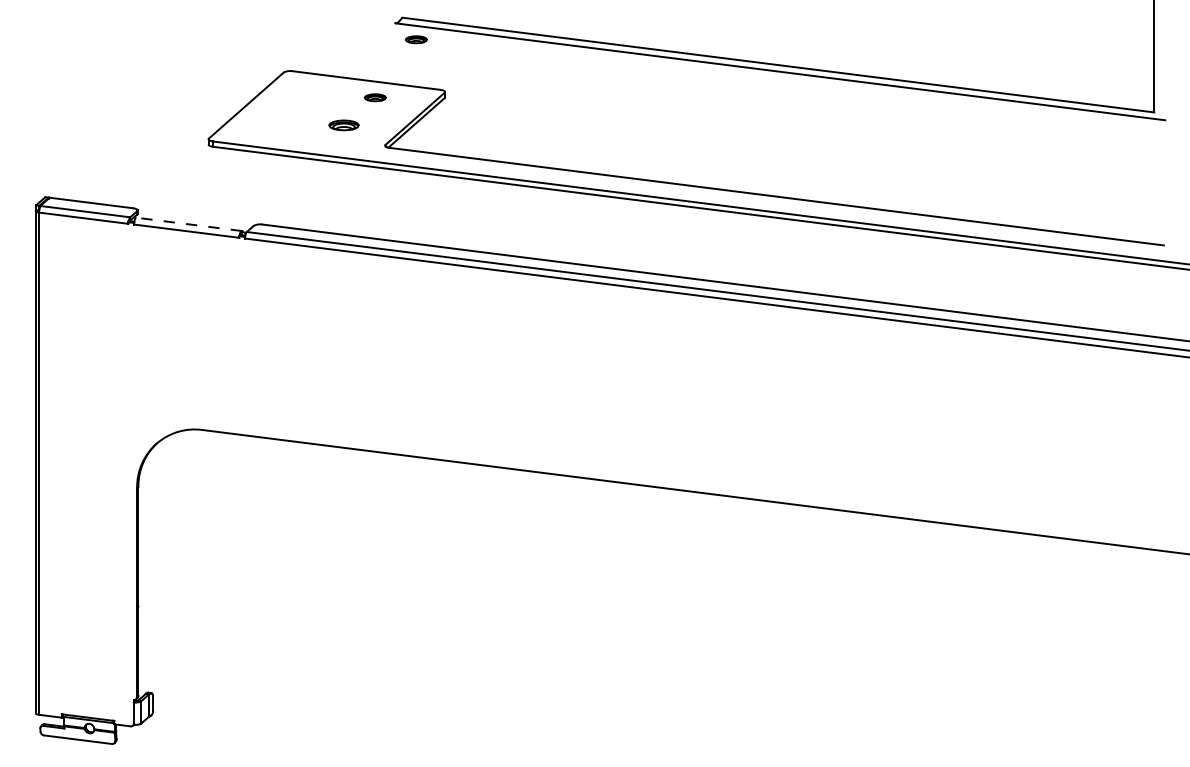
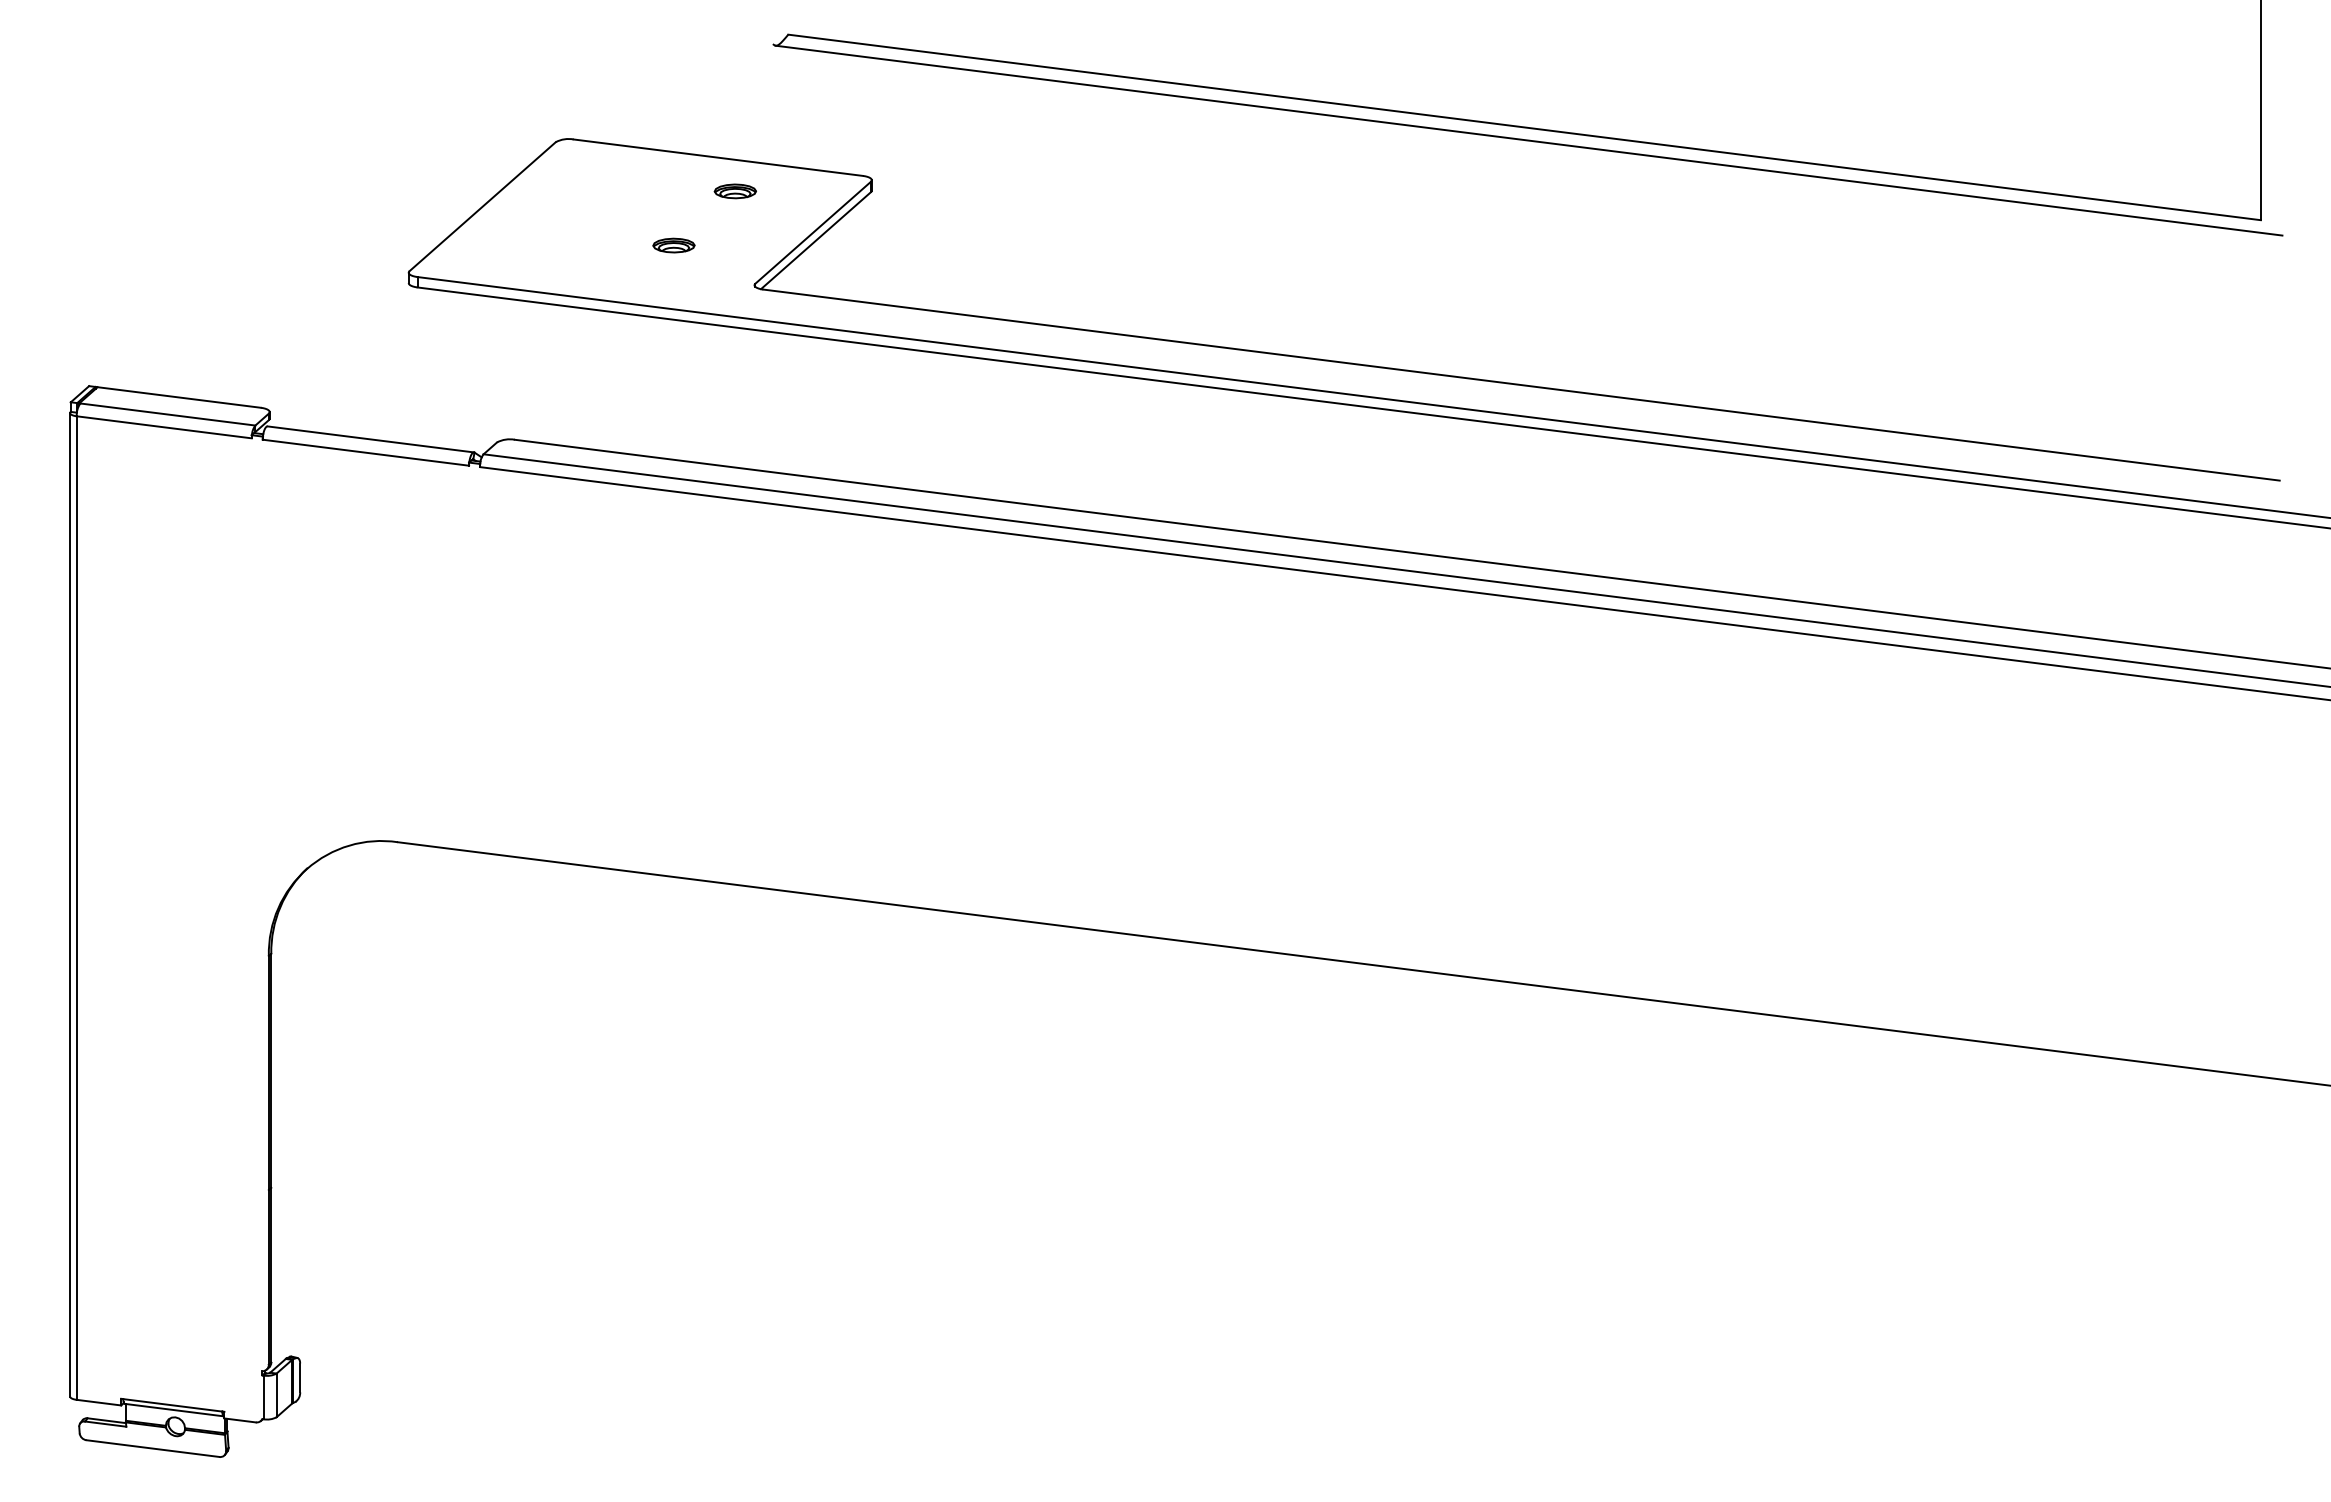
part: (416, 39) -> (815, 77), removed
part: (343, 125) -> (672, 245), size x0.71
line: (188, 224) -> (369, 439), dashed -> solid

